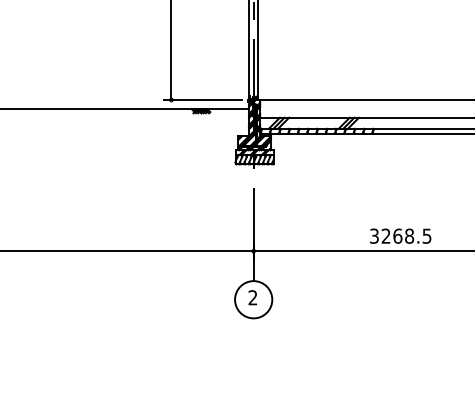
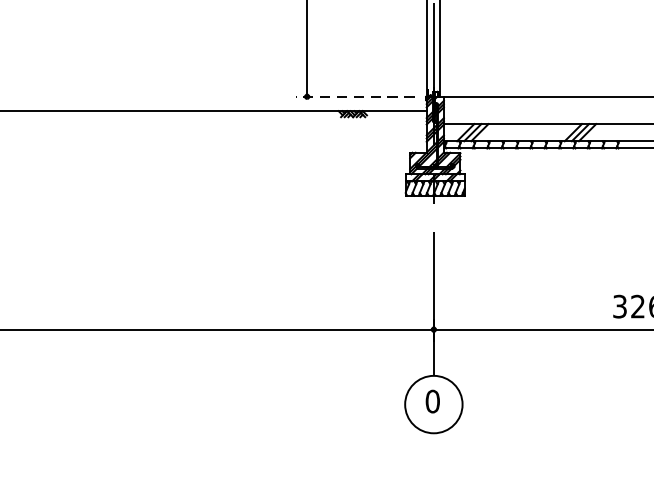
line: (202, 100) -> (354, 97), solid -> dashed
text: (252, 297) -> (432, 401), 2 -> 0

